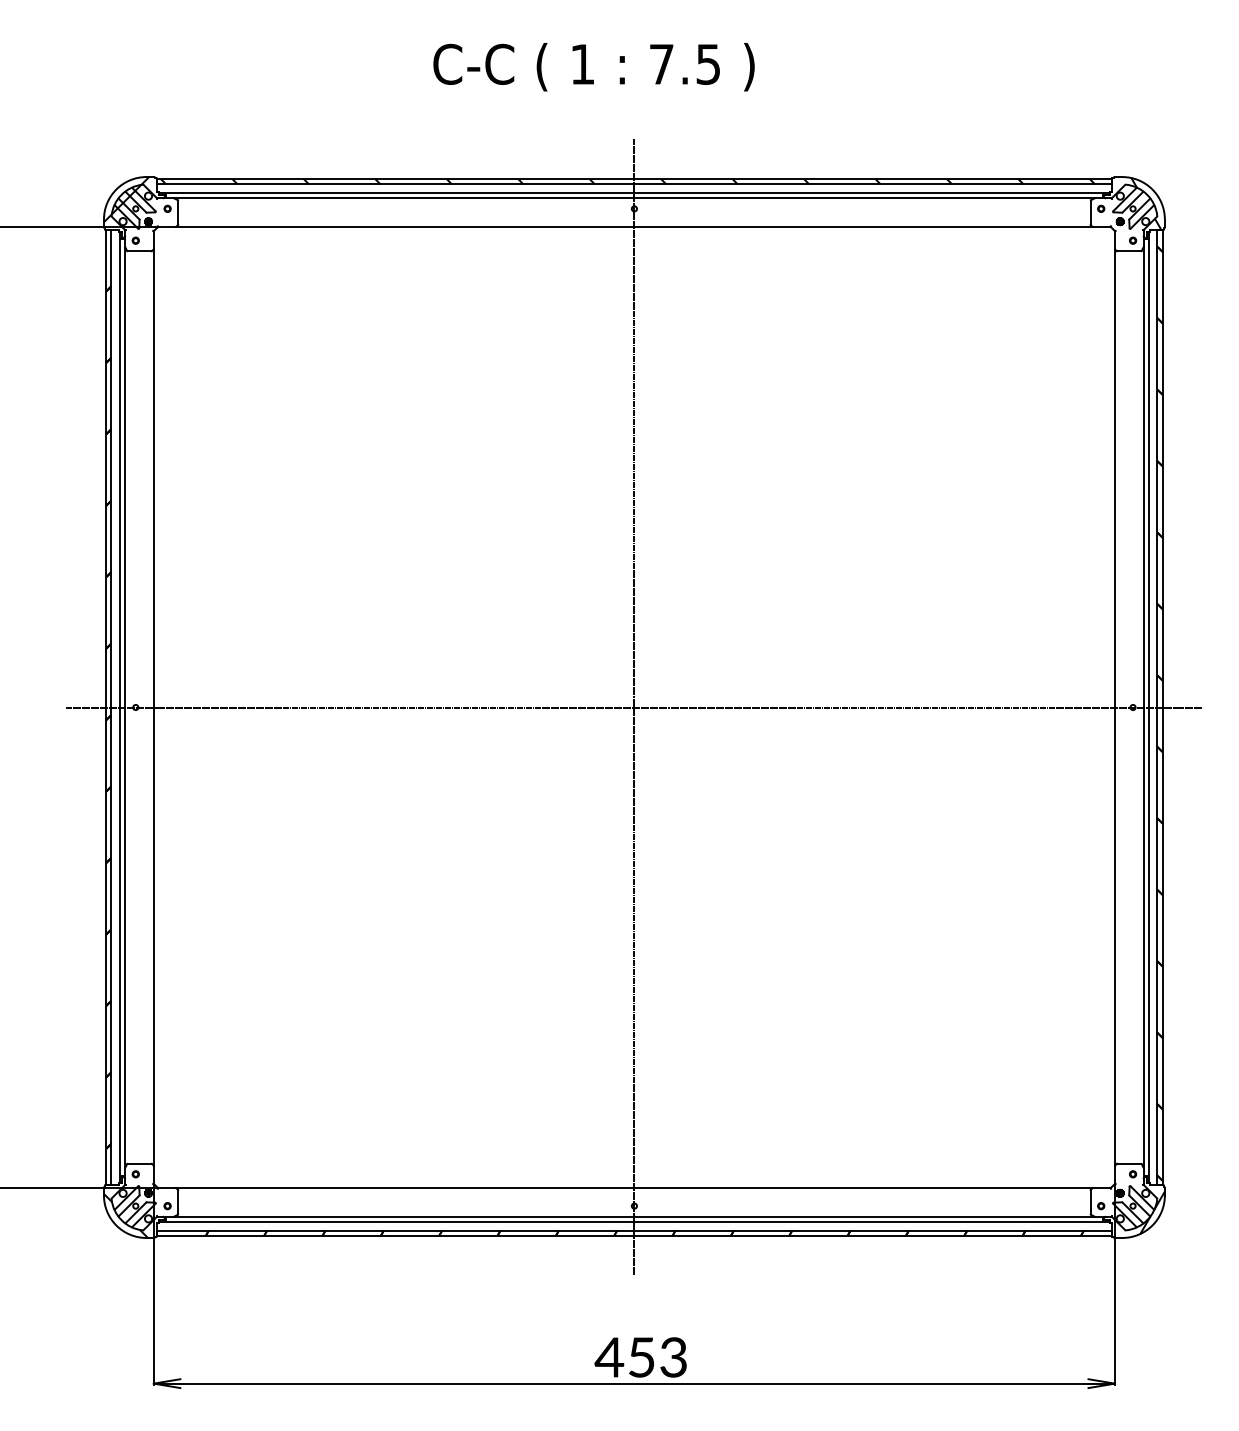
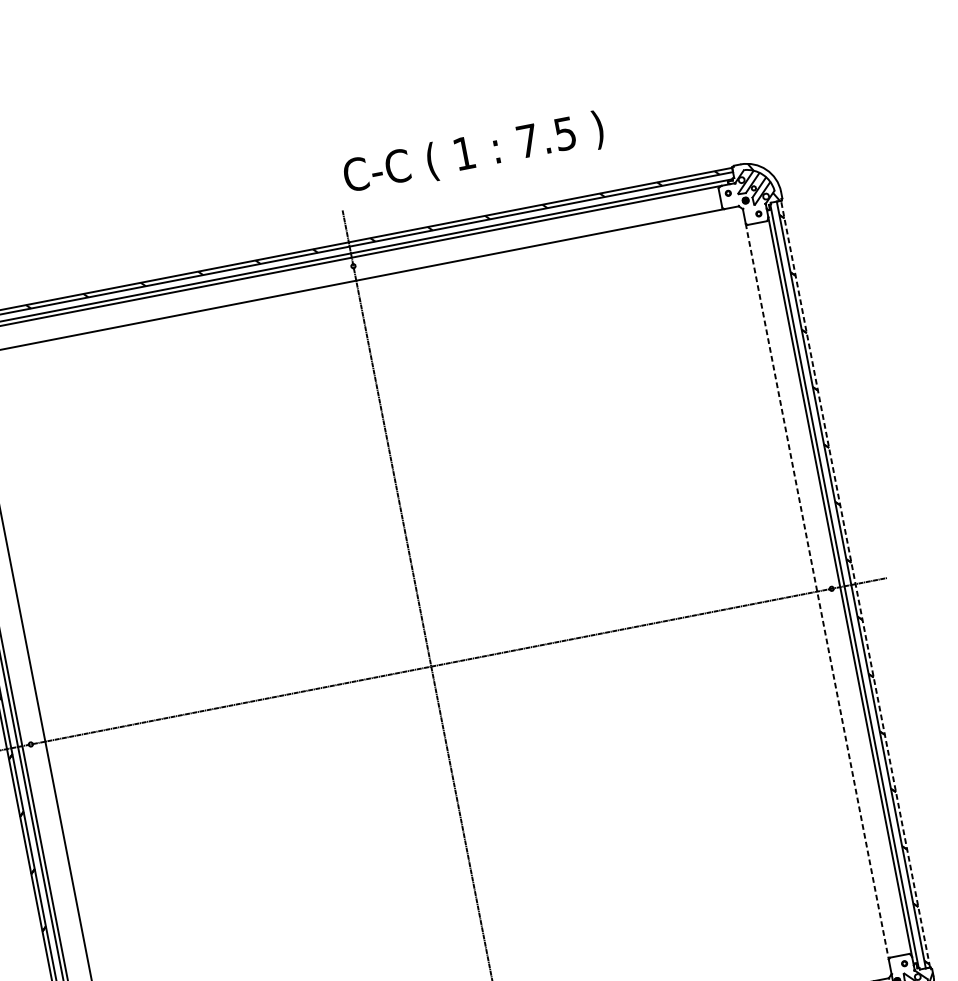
text: (593, 67) -> (473, 154), moved
line: (1162, 707) -> (855, 584), solid -> dashed
line: (1115, 708) -> (817, 592), solid -> dashed

